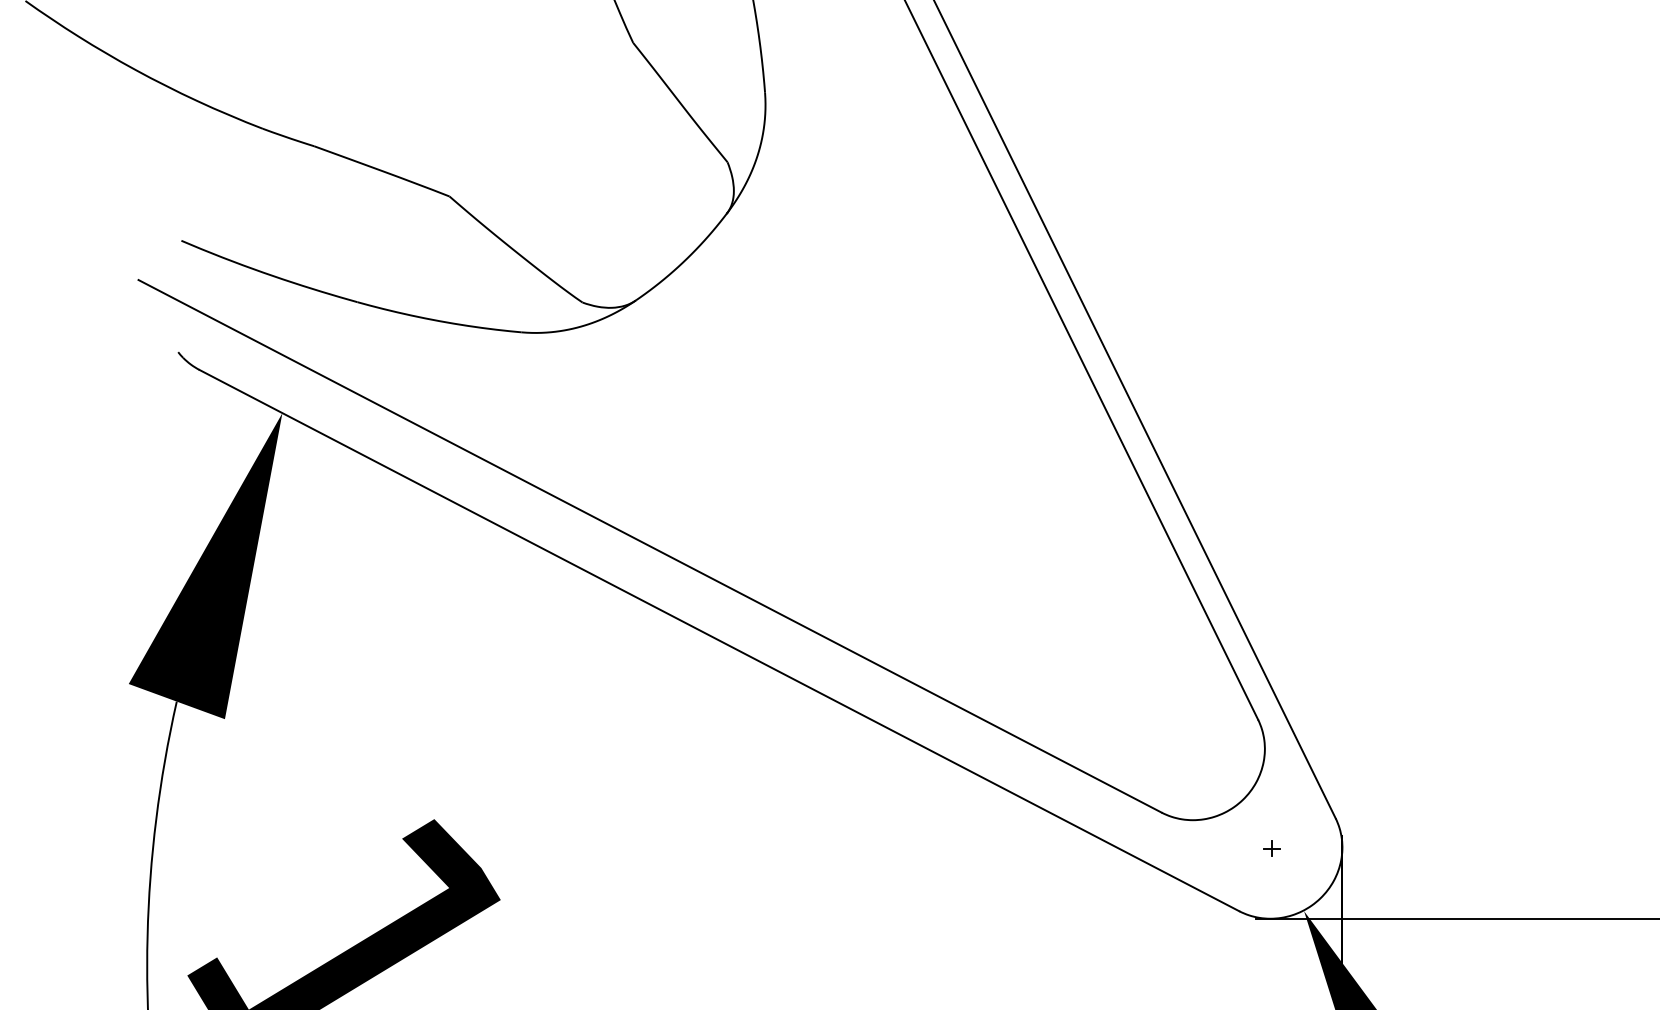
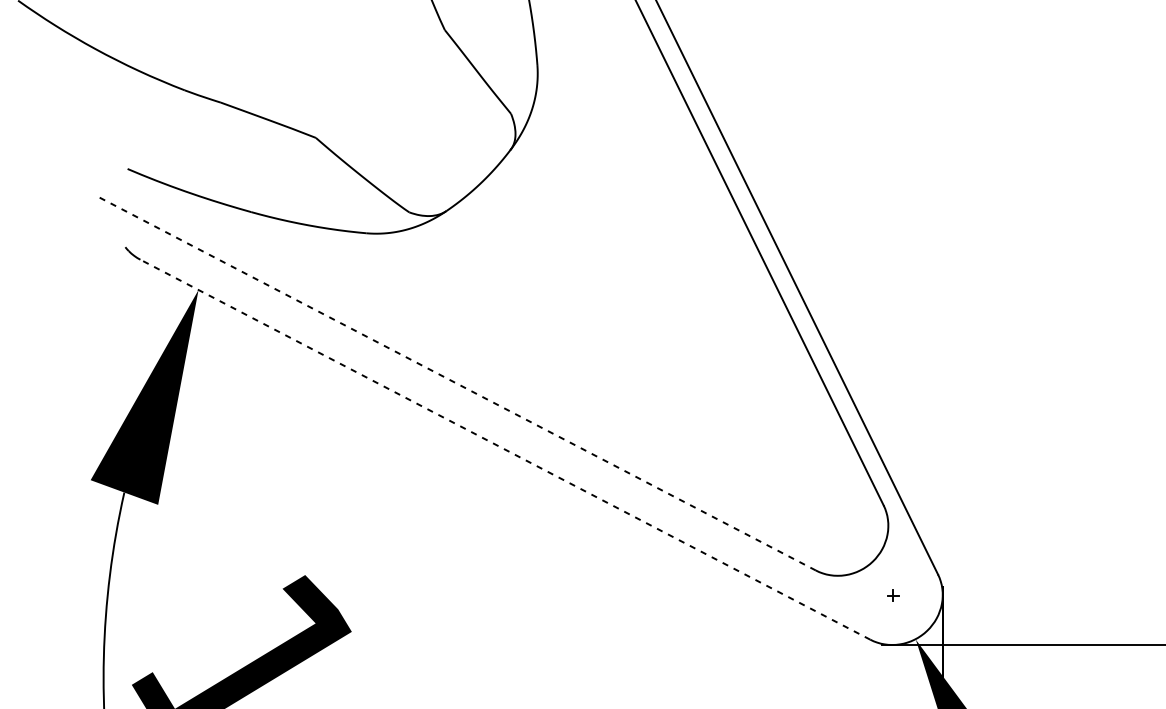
line: (650, 546) -> (456, 383), solid -> dashed
line: (719, 640) -> (505, 449), solid -> dashed

